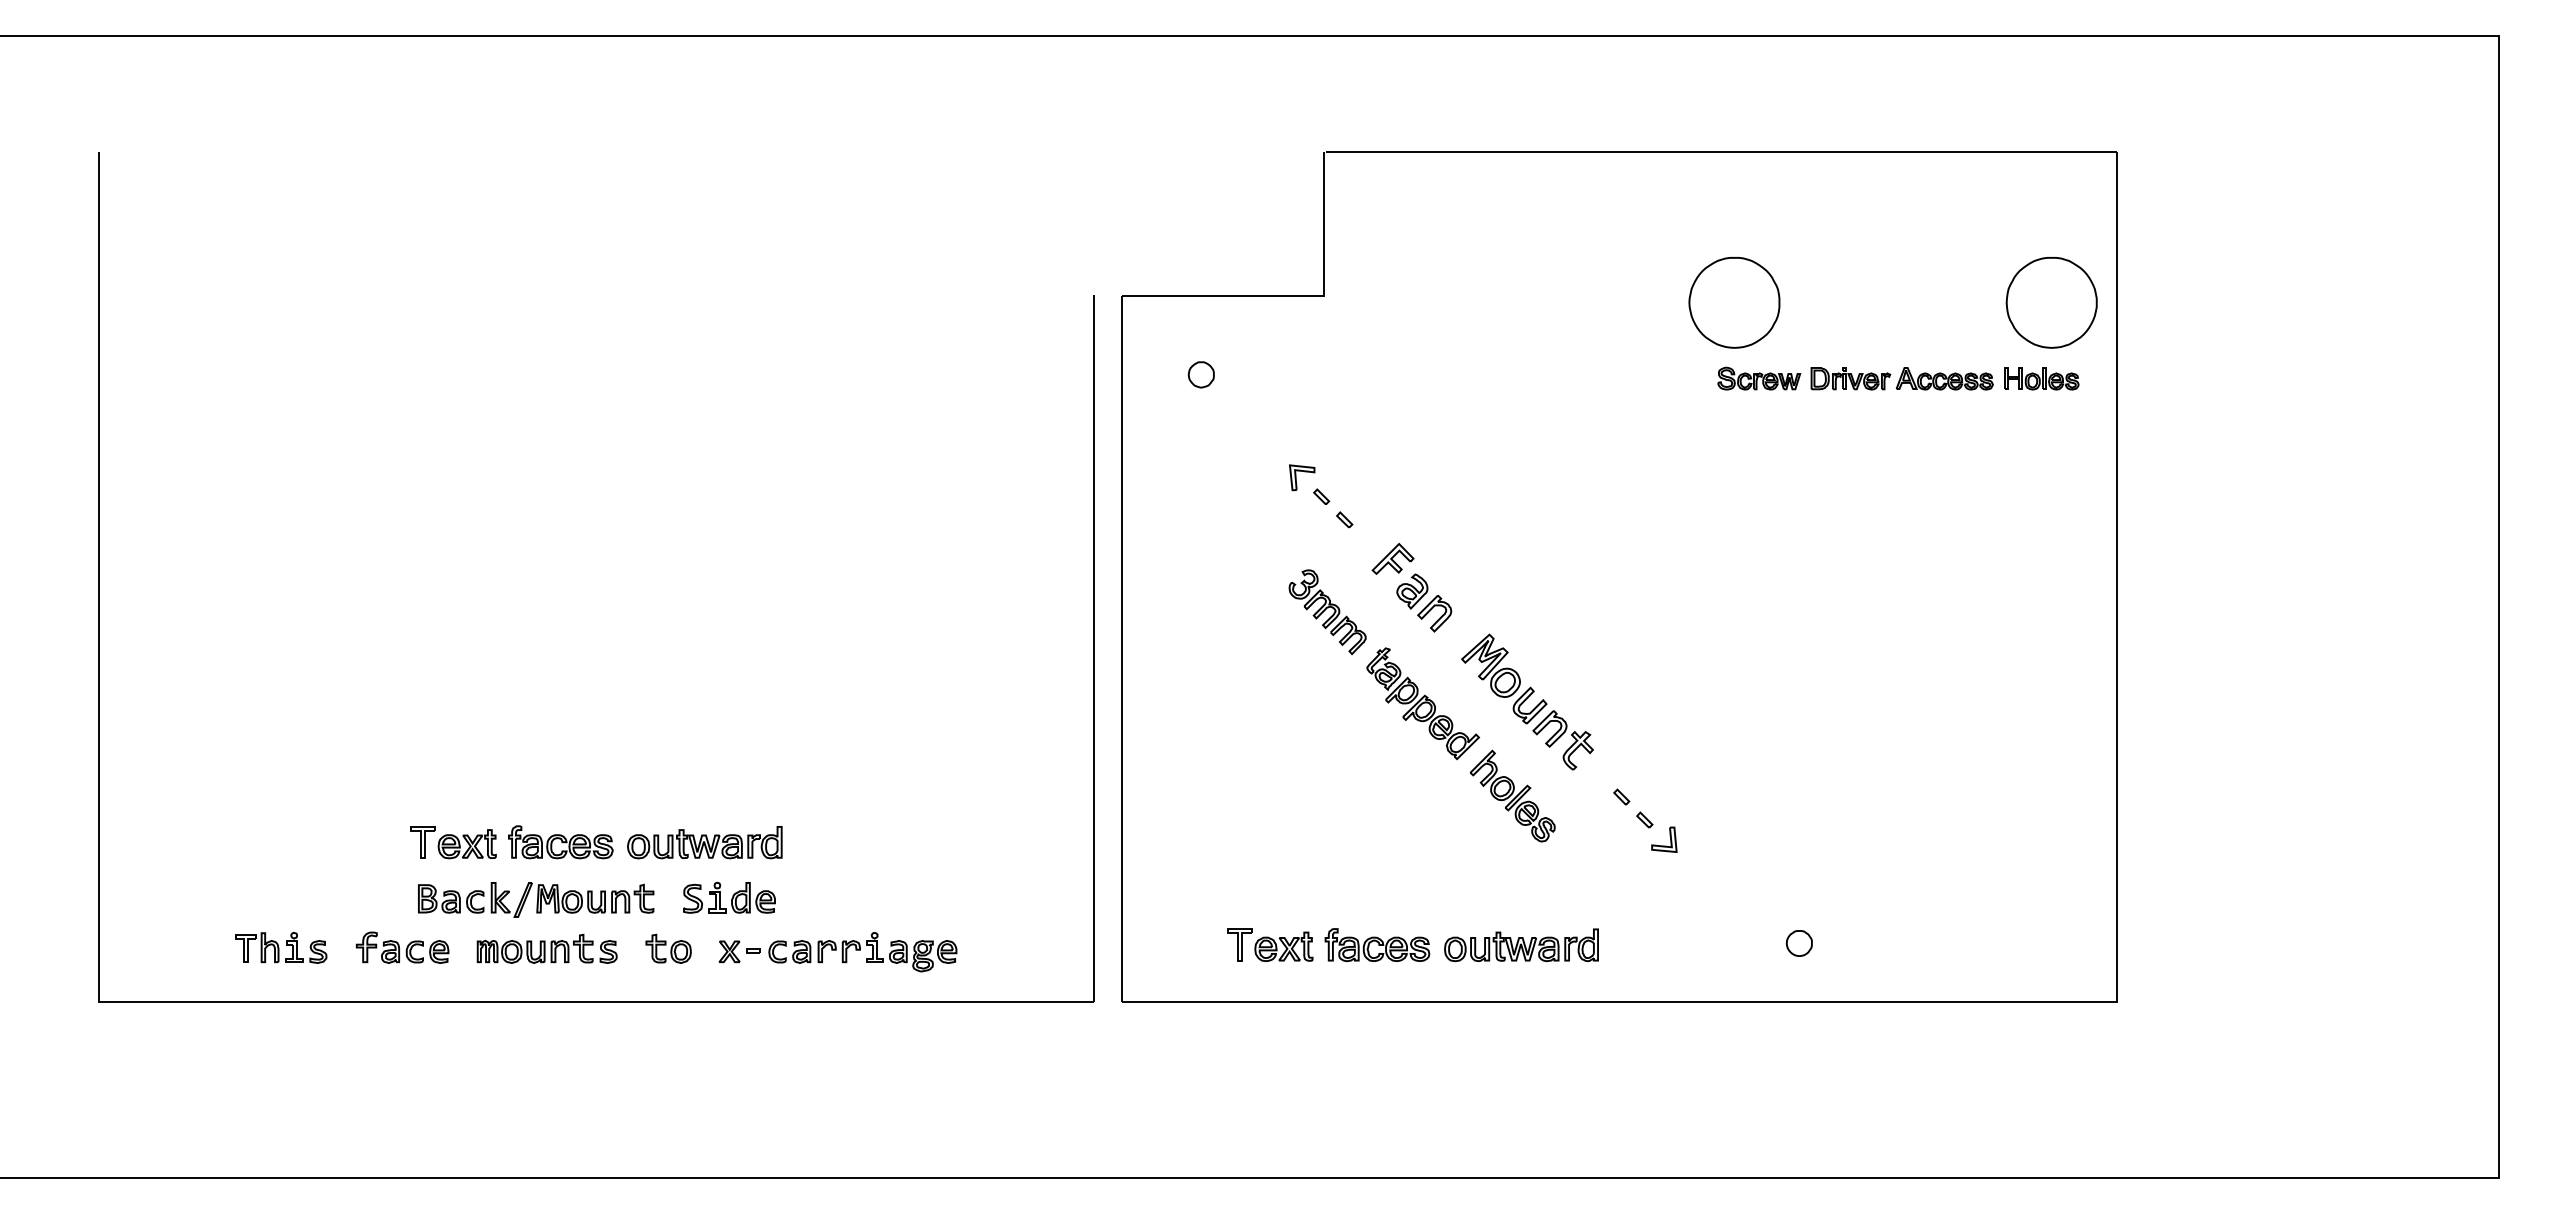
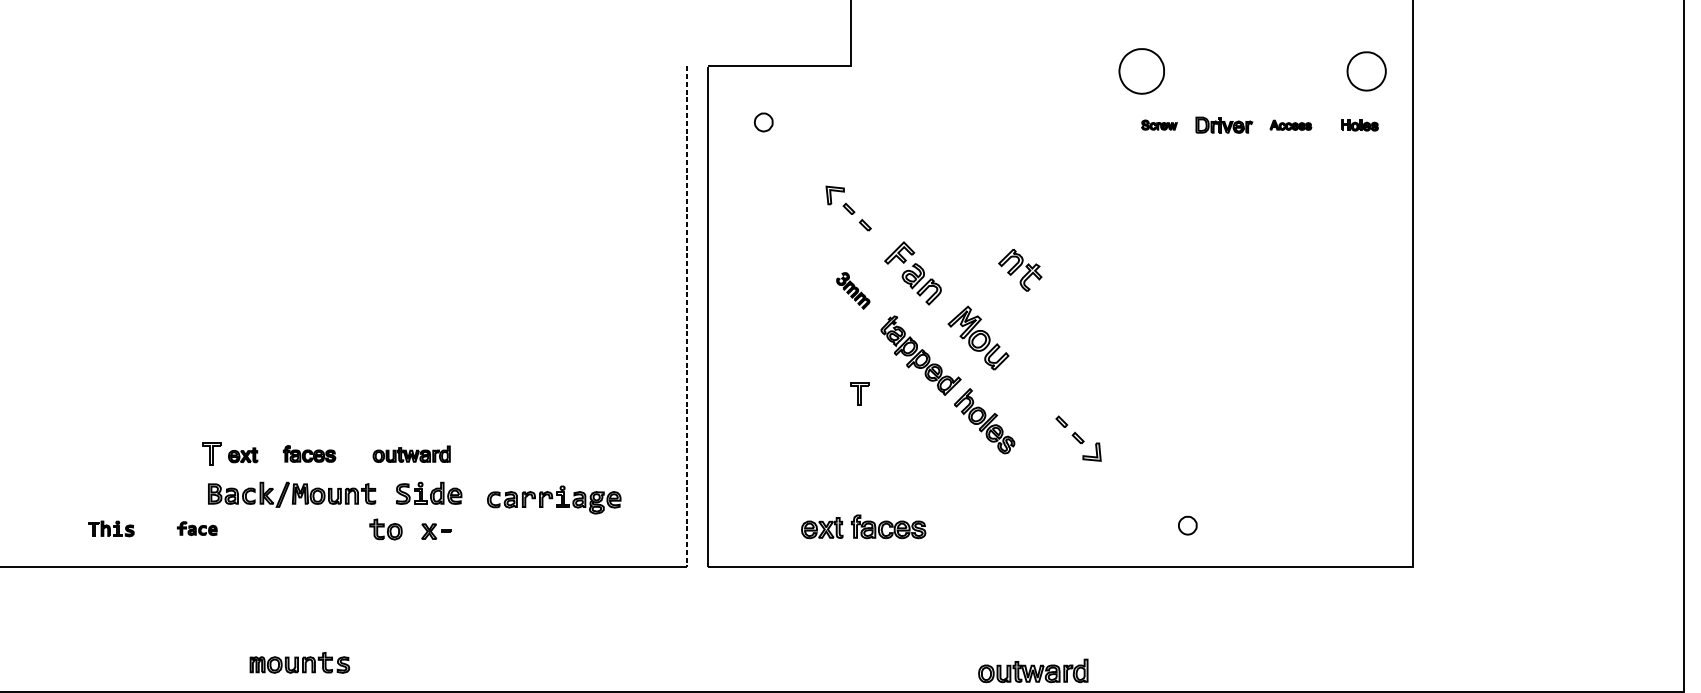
part: (1734, 302) -> (1141, 71), size x0.7
part: (2051, 302) -> (1366, 71), size x0.6
part: (1759, 378) -> (1159, 125), size x0.6
part: (1944, 378) -> (1290, 125), size x0.6
part: (2041, 378) -> (1359, 125), size x0.7
part: (1327, 612) -> (853, 291), size x0.6
line: (1093, 649) -> (687, 317), solid -> dashed
part: (1562, 740) -> (1019, 270), moved
part: (560, 842) -> (309, 454), size x0.7
part: (704, 842) -> (411, 454), size x0.7
part: (466, 844) -> (242, 455), size x0.7
part: (1239, 944) -> (859, 393), moved
part: (1521, 945) -> (1033, 671), moved
part: (281, 947) -> (111, 528), size x0.7
part: (402, 947) -> (197, 528), size x0.6
part: (546, 948) -> (299, 662), moved
part: (862, 952) -> (553, 500), moved

